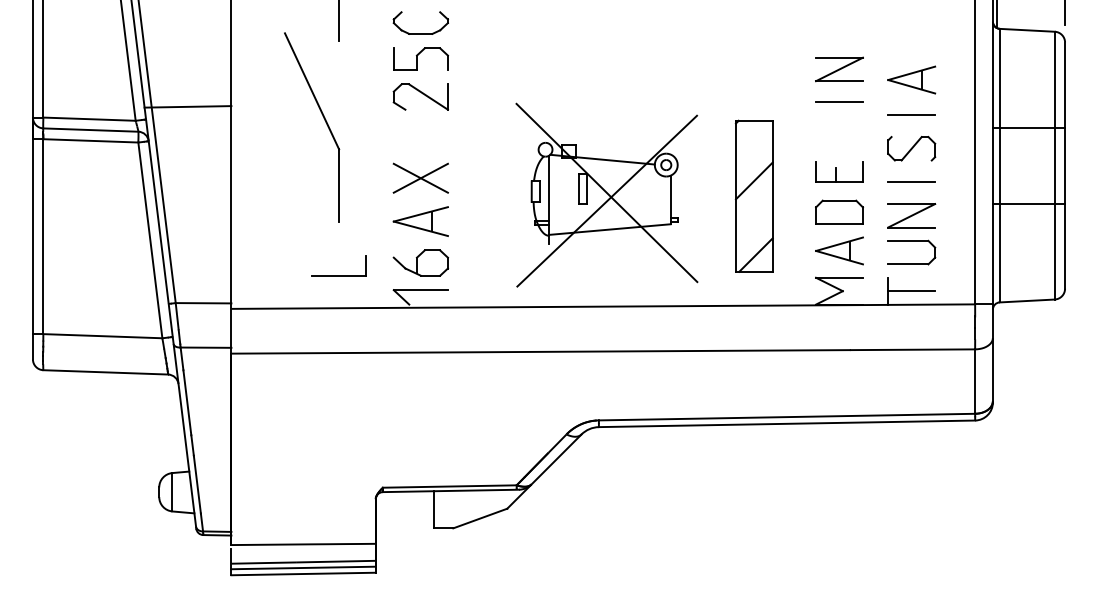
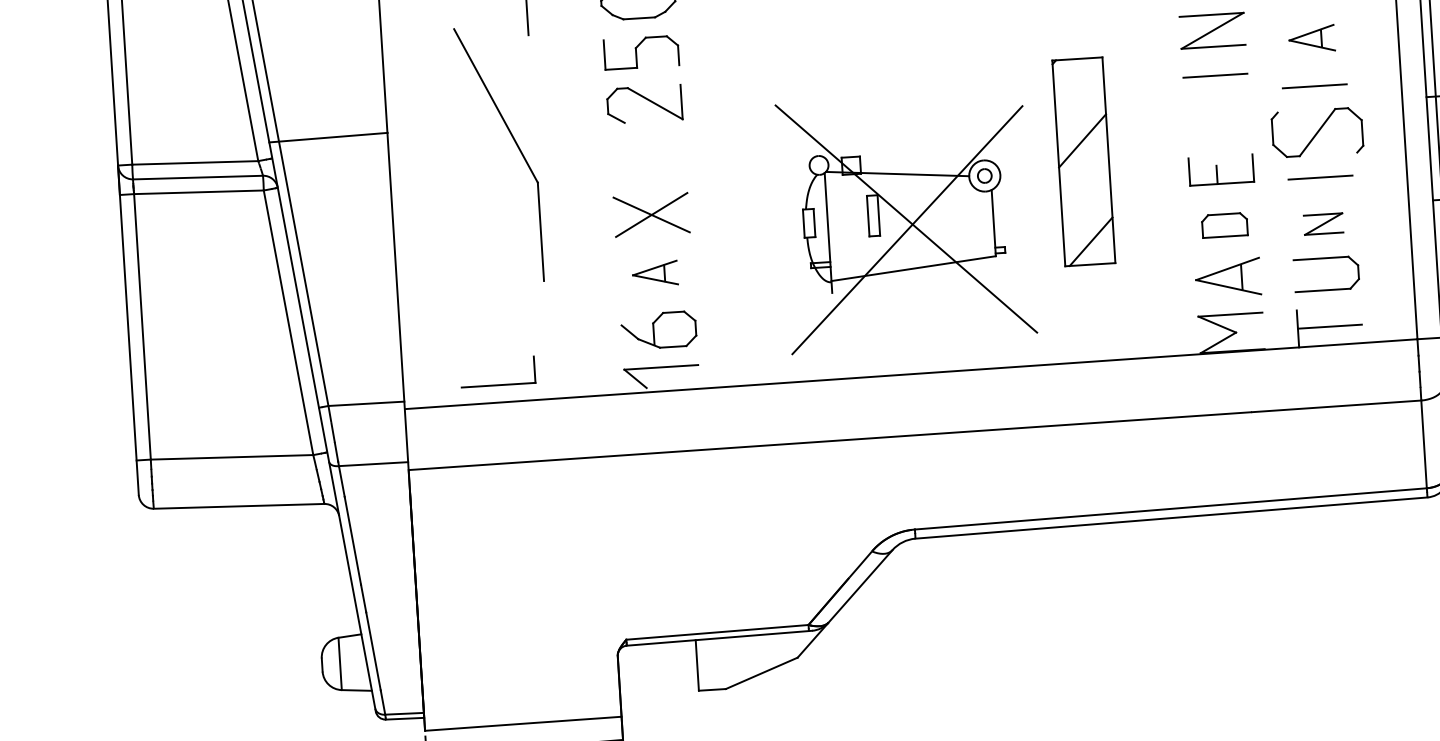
part: (911, 79) -> (1311, 38), size x0.7
part: (911, 148) -> (1317, 132), size x1.4
part: (753, 195) -> (1082, 160), moved
part: (839, 211) -> (1224, 224), size x0.7
part: (911, 215) -> (1323, 223), size x0.6
part: (420, 221) -> (654, 273), size x0.6
part: (338, 275) -> (497, 384), moved

